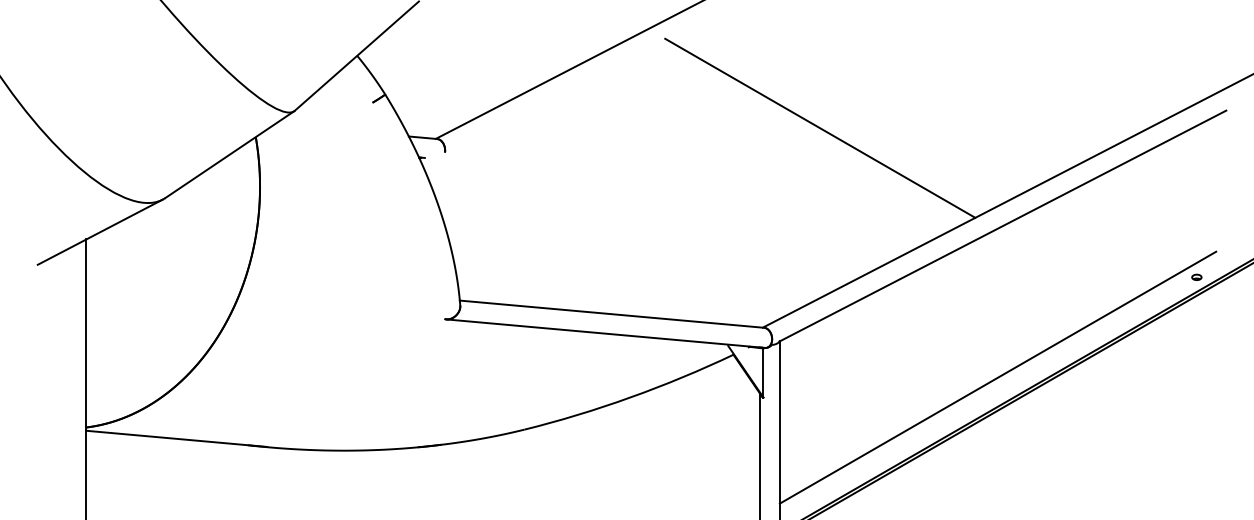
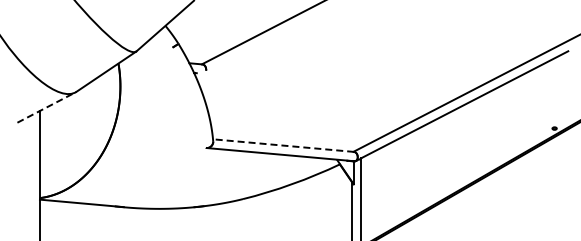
line: (819, 126) -> (379, 58), removed
line: (100, 231) -> (46, 107), solid -> dashed
line: (611, 313) -> (283, 145), solid -> dashed
line: (998, 376) -> (462, 174), removed

